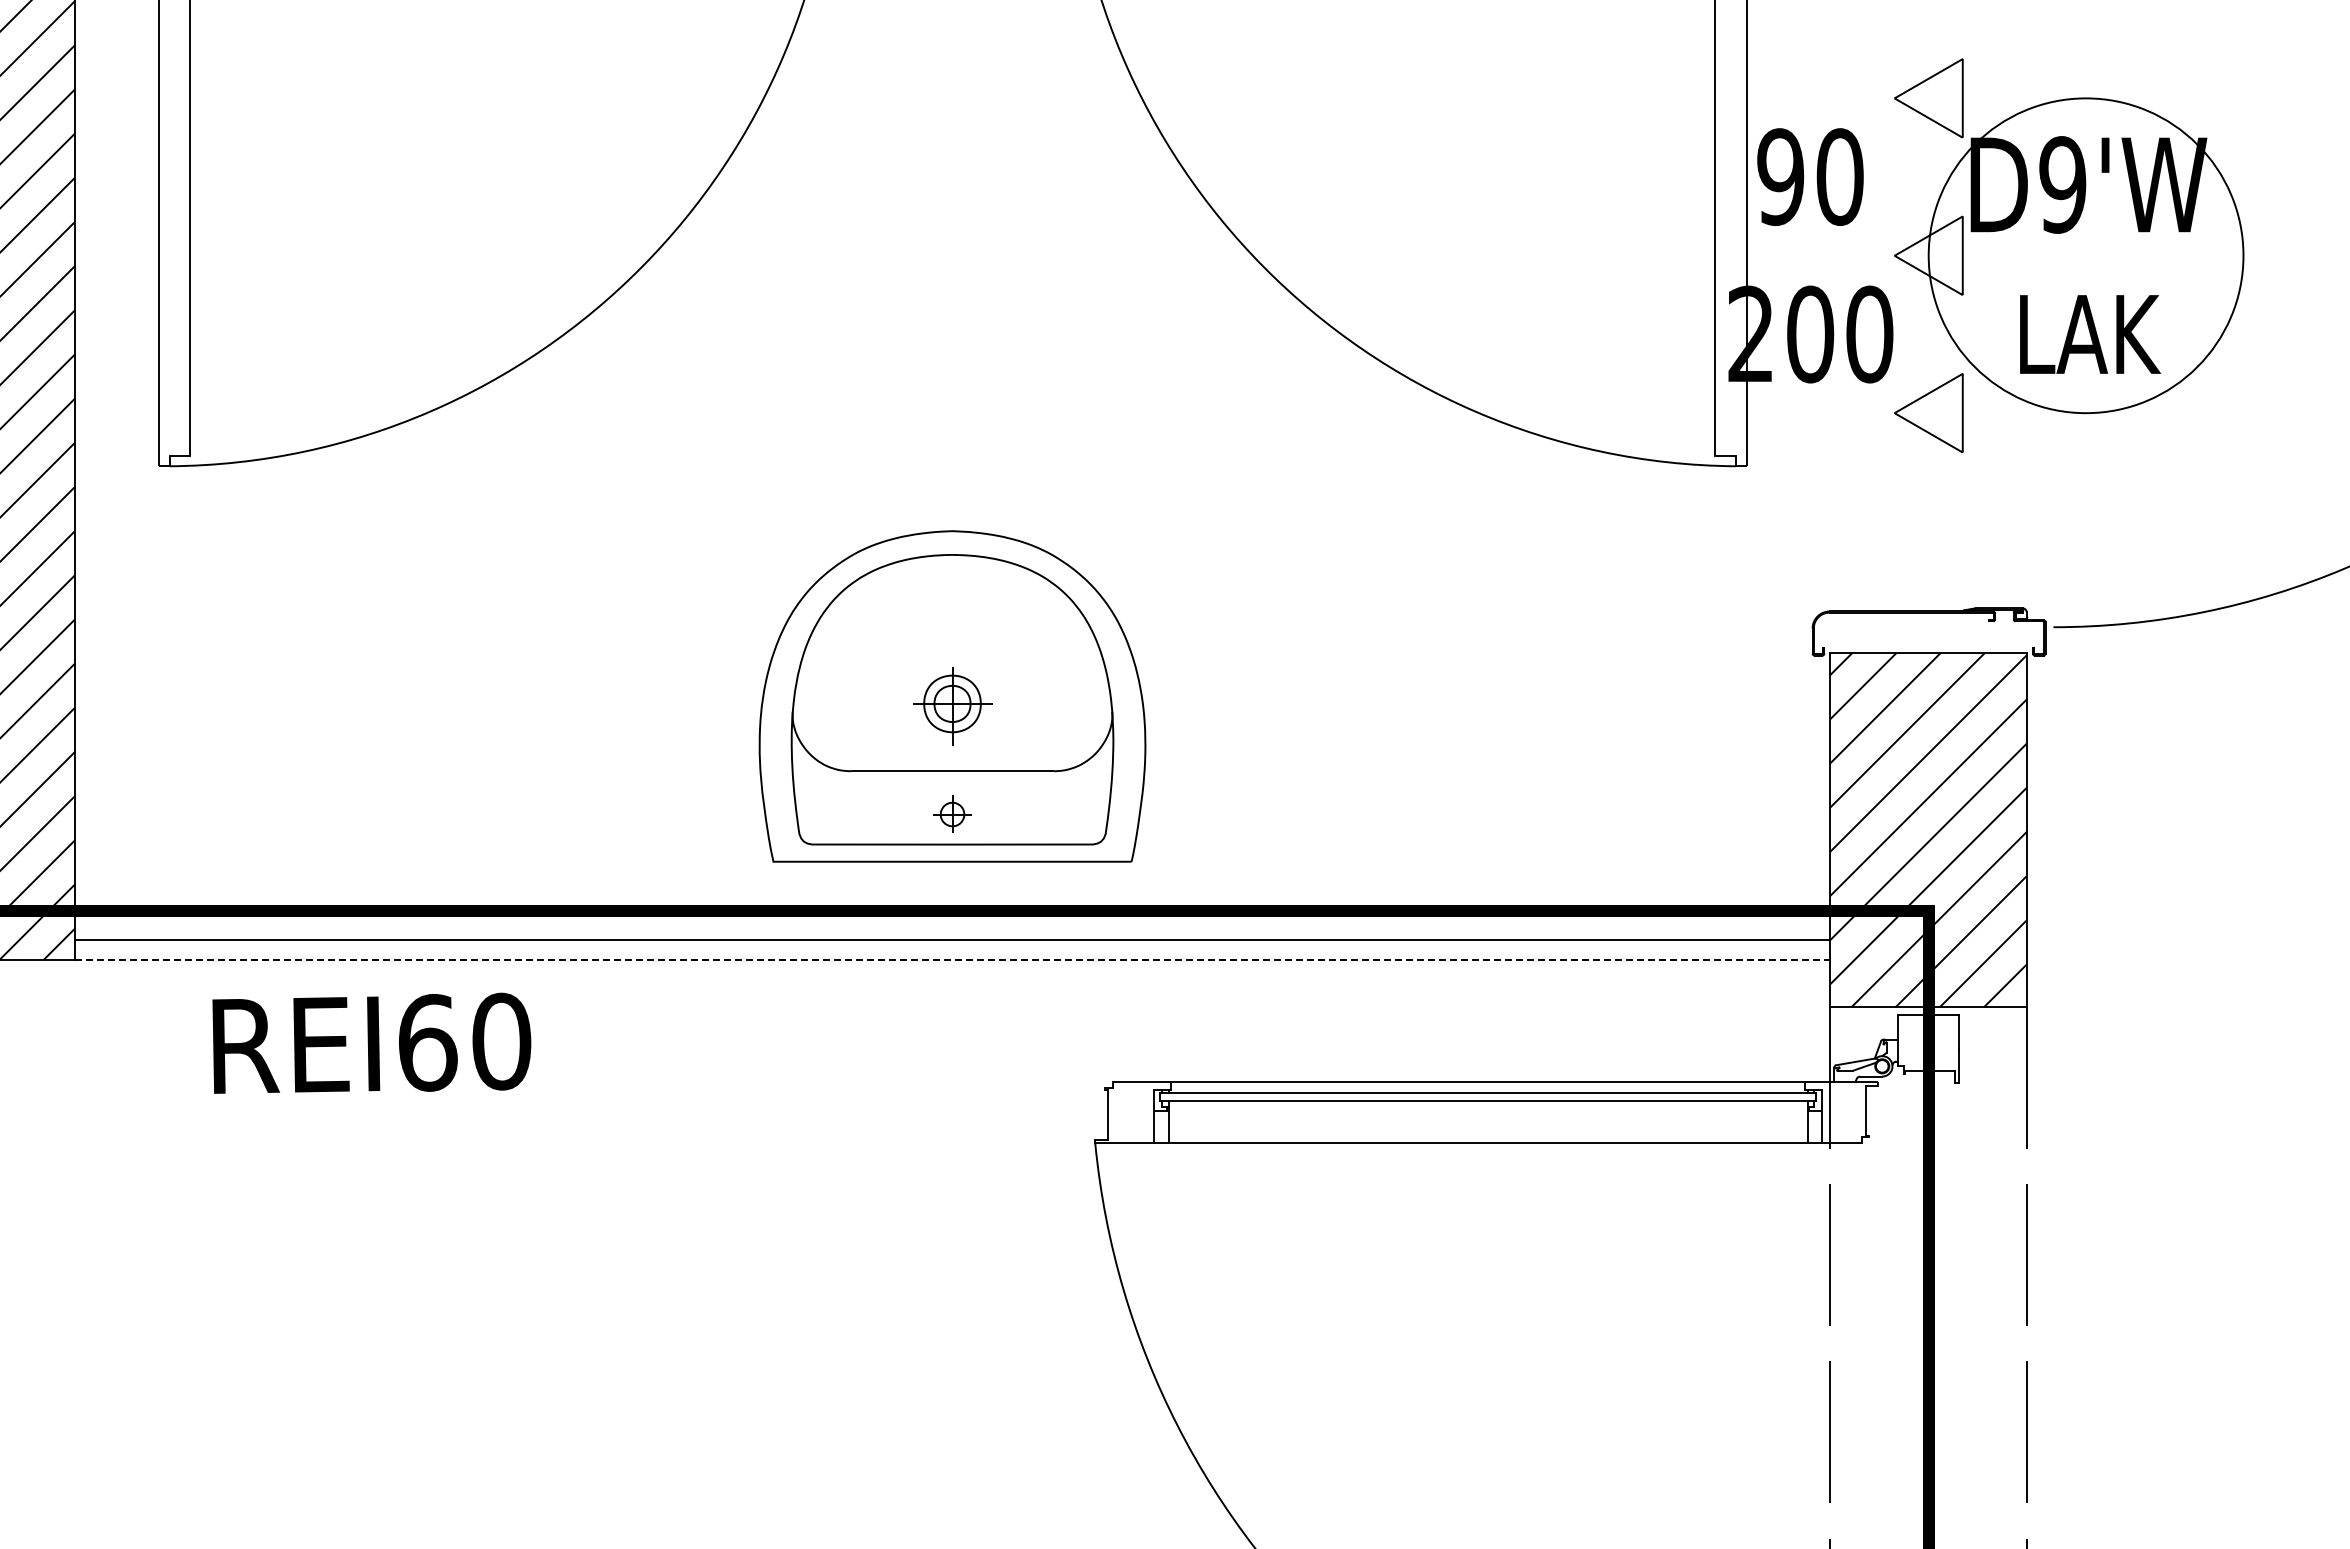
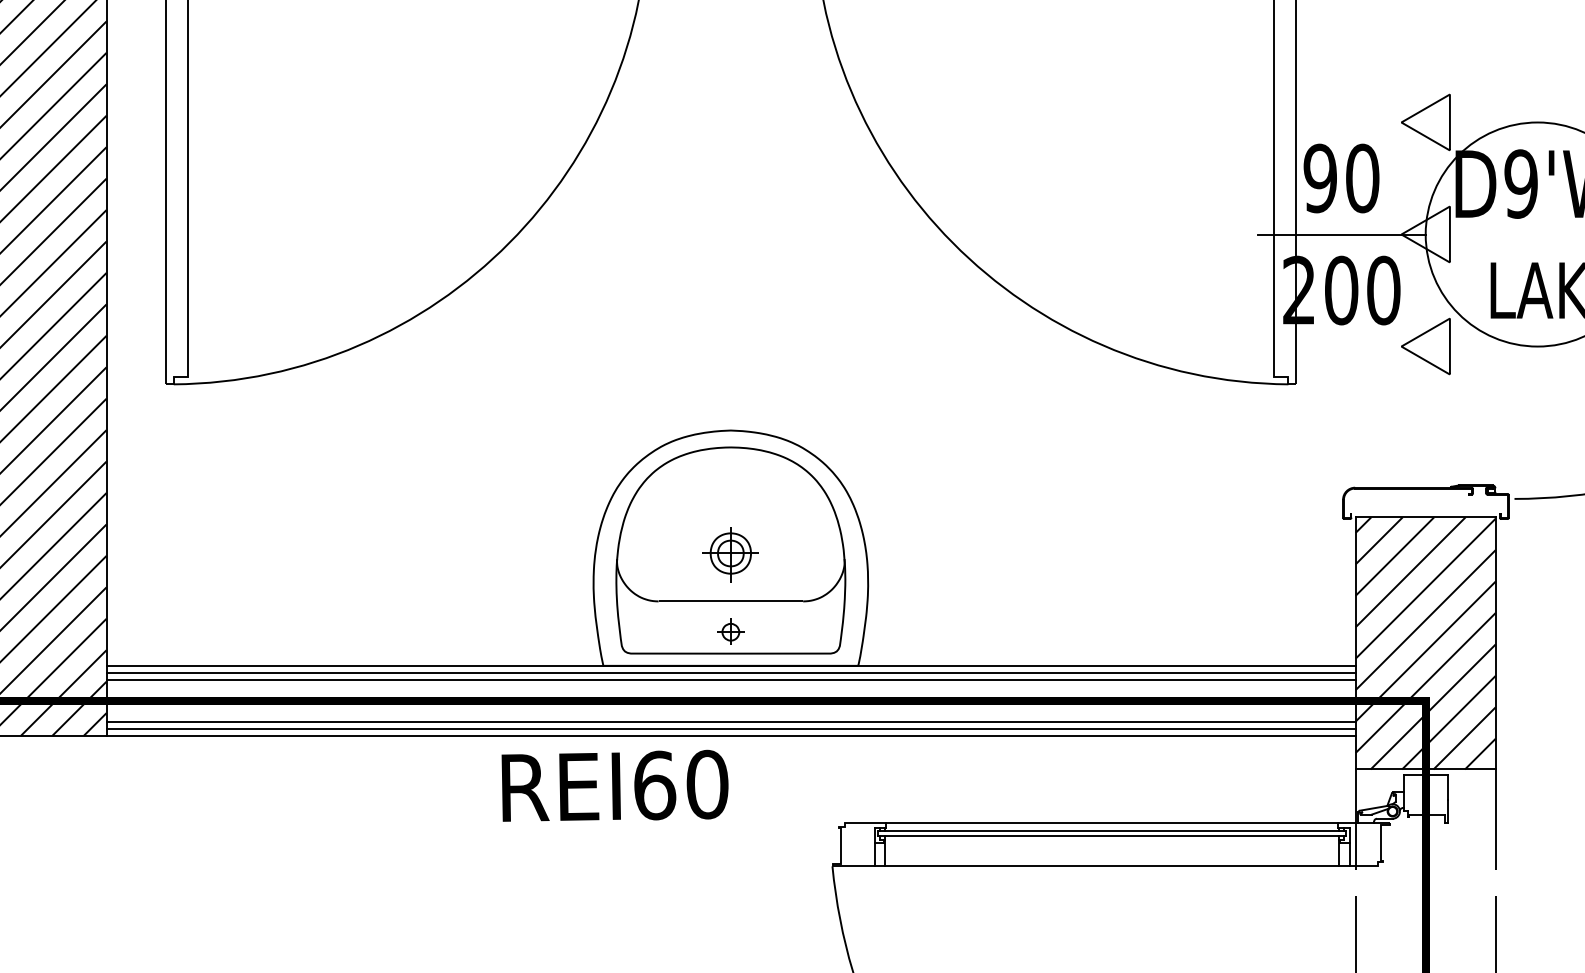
line: (1810, 255) -> (1341, 234), added
line: (952, 861) -> (730, 665), added
line: (952, 871) -> (730, 672), added
line: (952, 881) -> (730, 679), added
line: (952, 950) -> (730, 729), added
line: (953, 960) -> (731, 736), dashed -> solid
text: (371, 1042) -> (614, 785), moved

